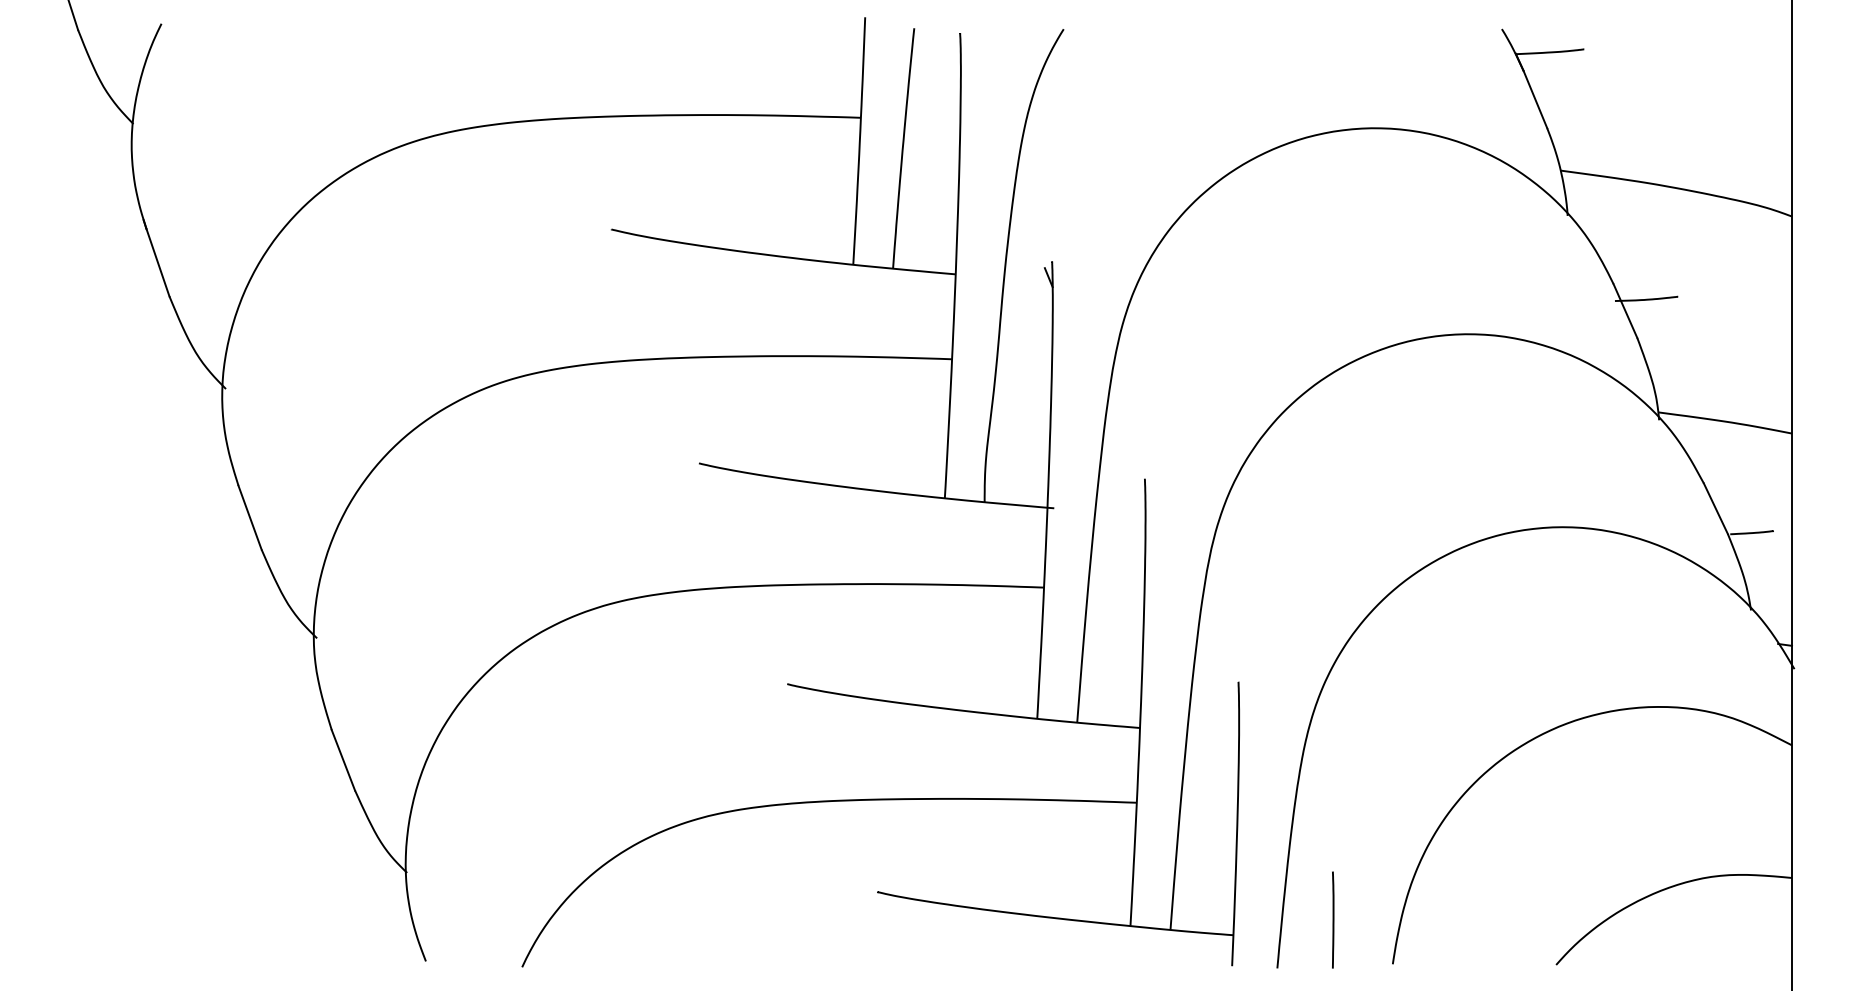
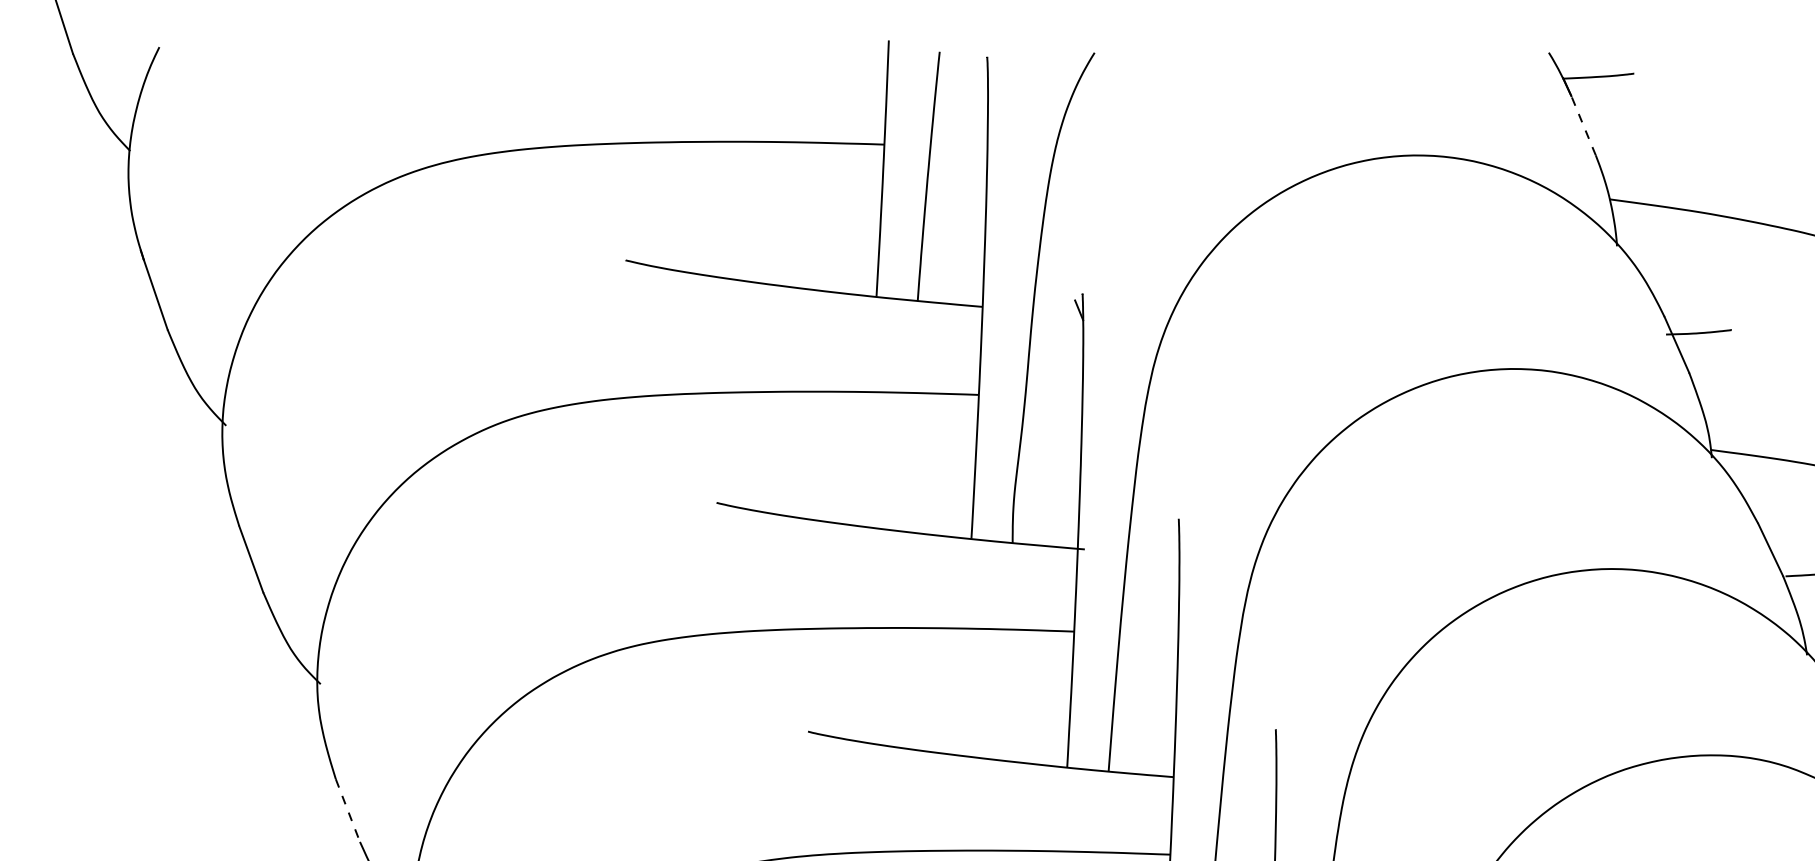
line: (1535, 99) -> (1583, 125), solid -> dashed
line: (343, 760) -> (348, 810), solid -> dashed

